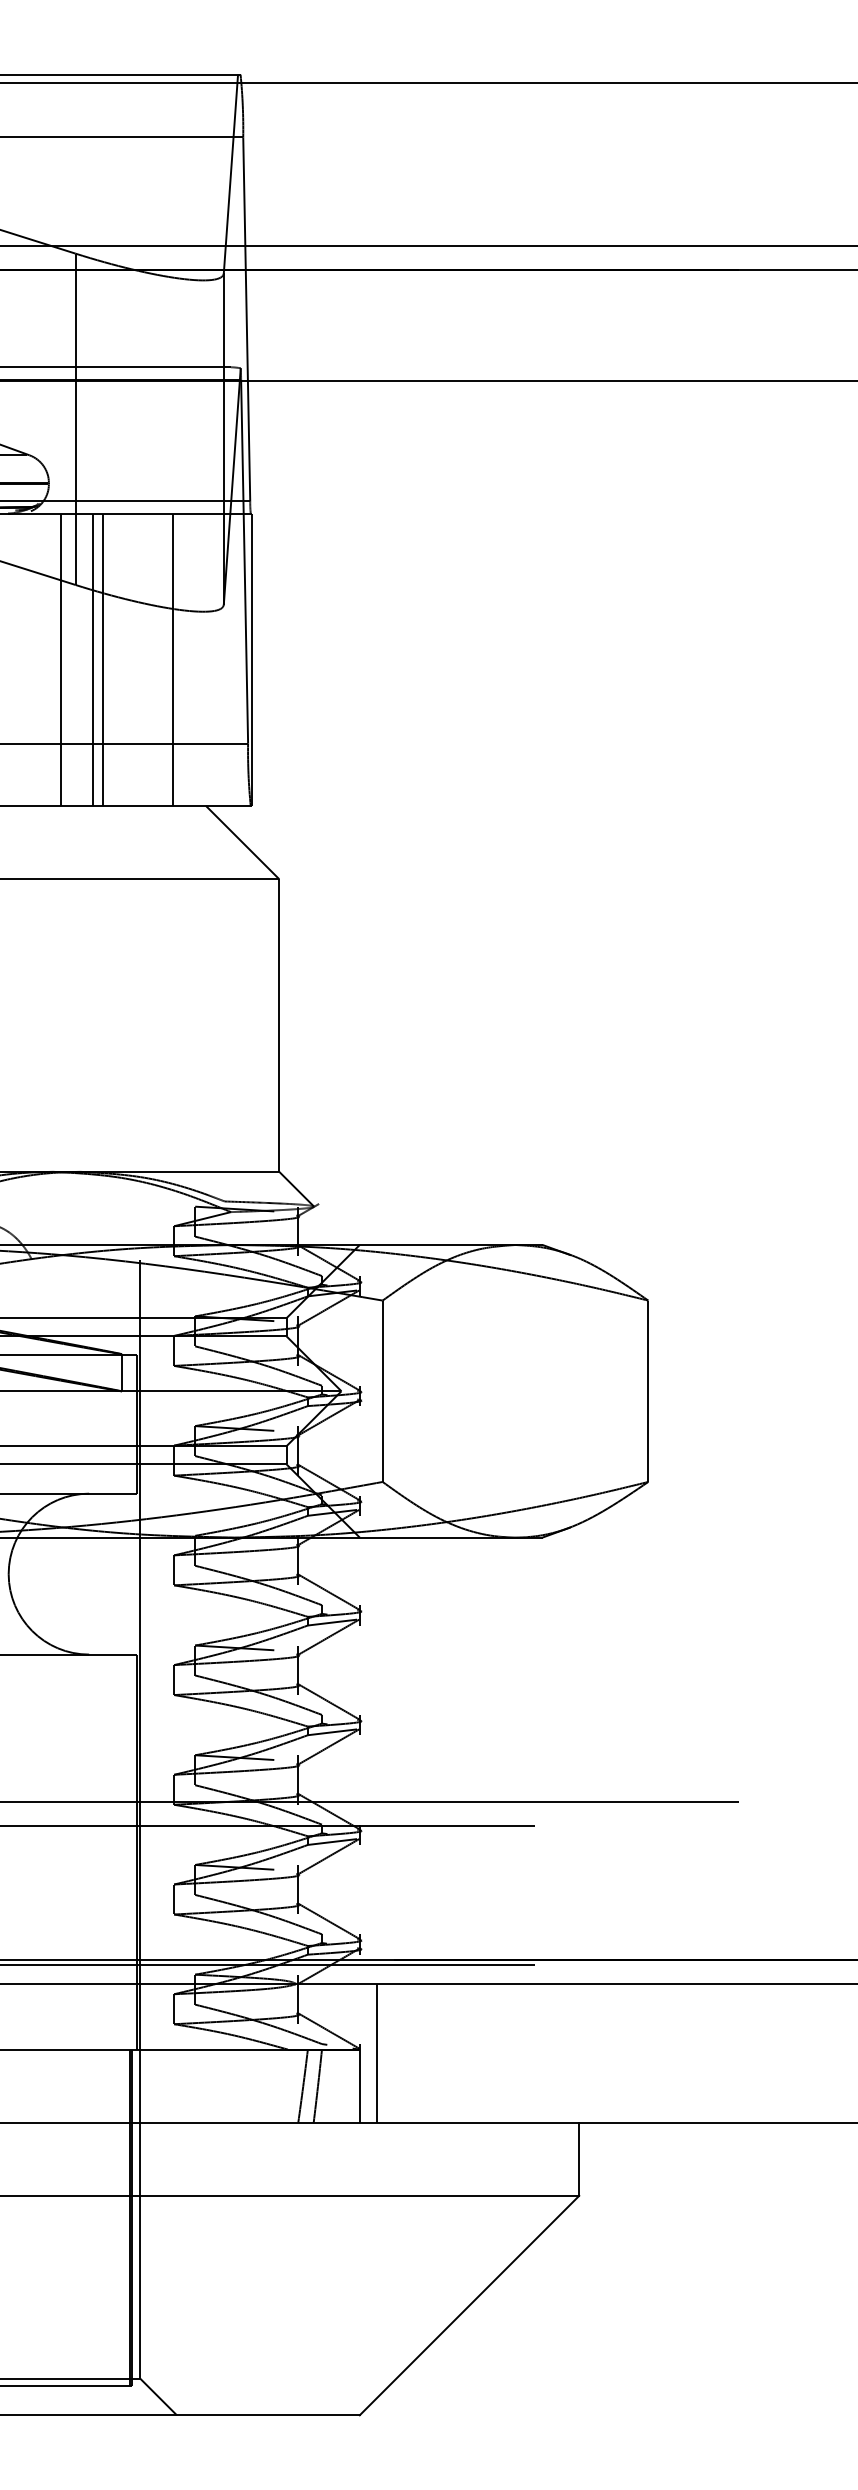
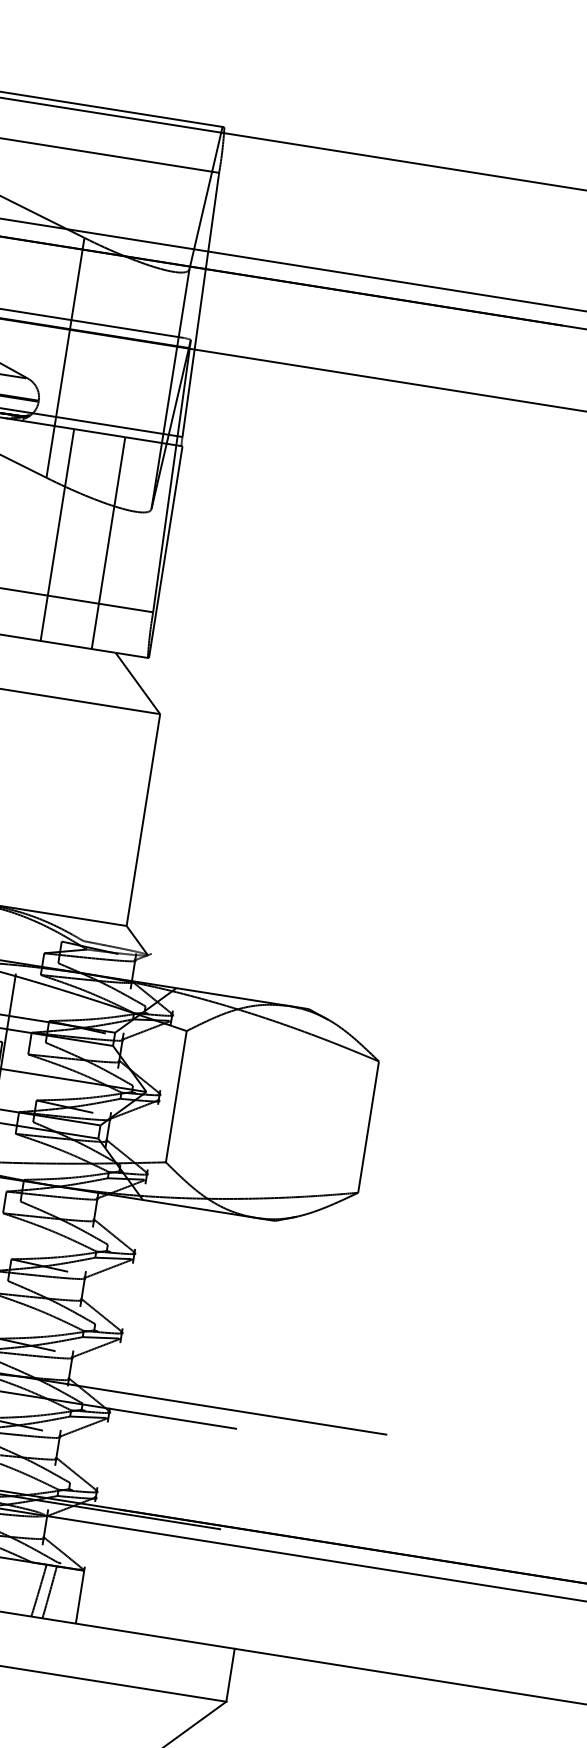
line: (61, 659) -> (27, 530), removed
line: (93, 659) -> (50, 533), removed
line: (377, 2052) -> (96, 1574), removed

